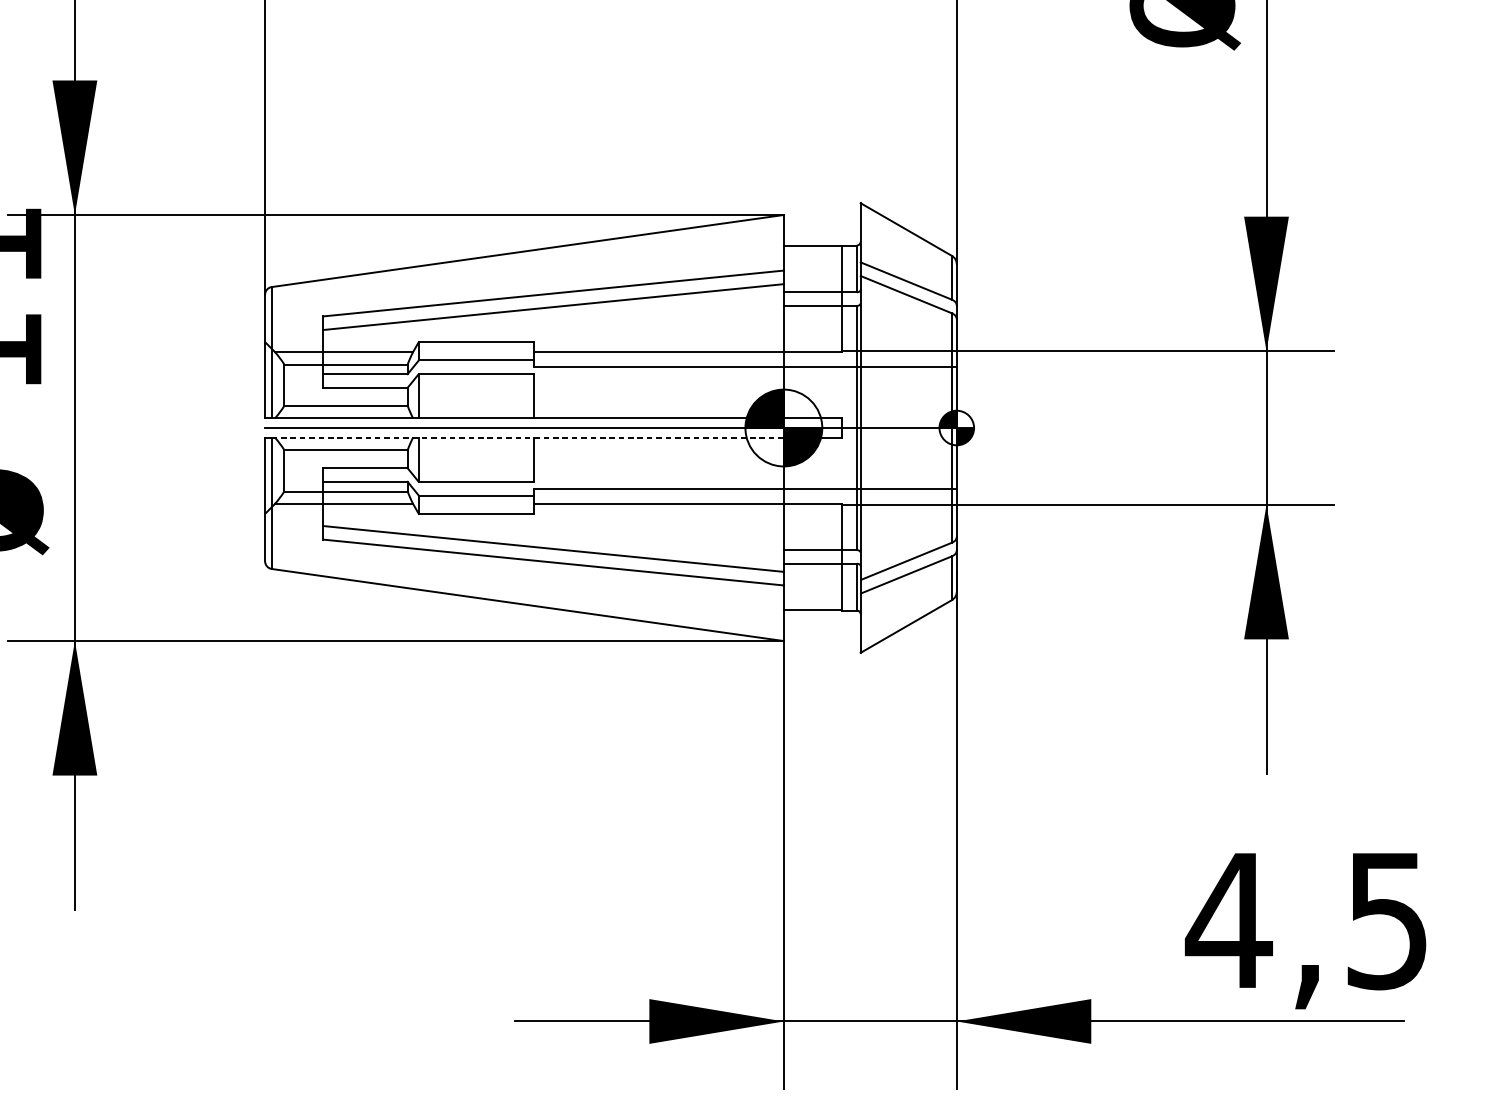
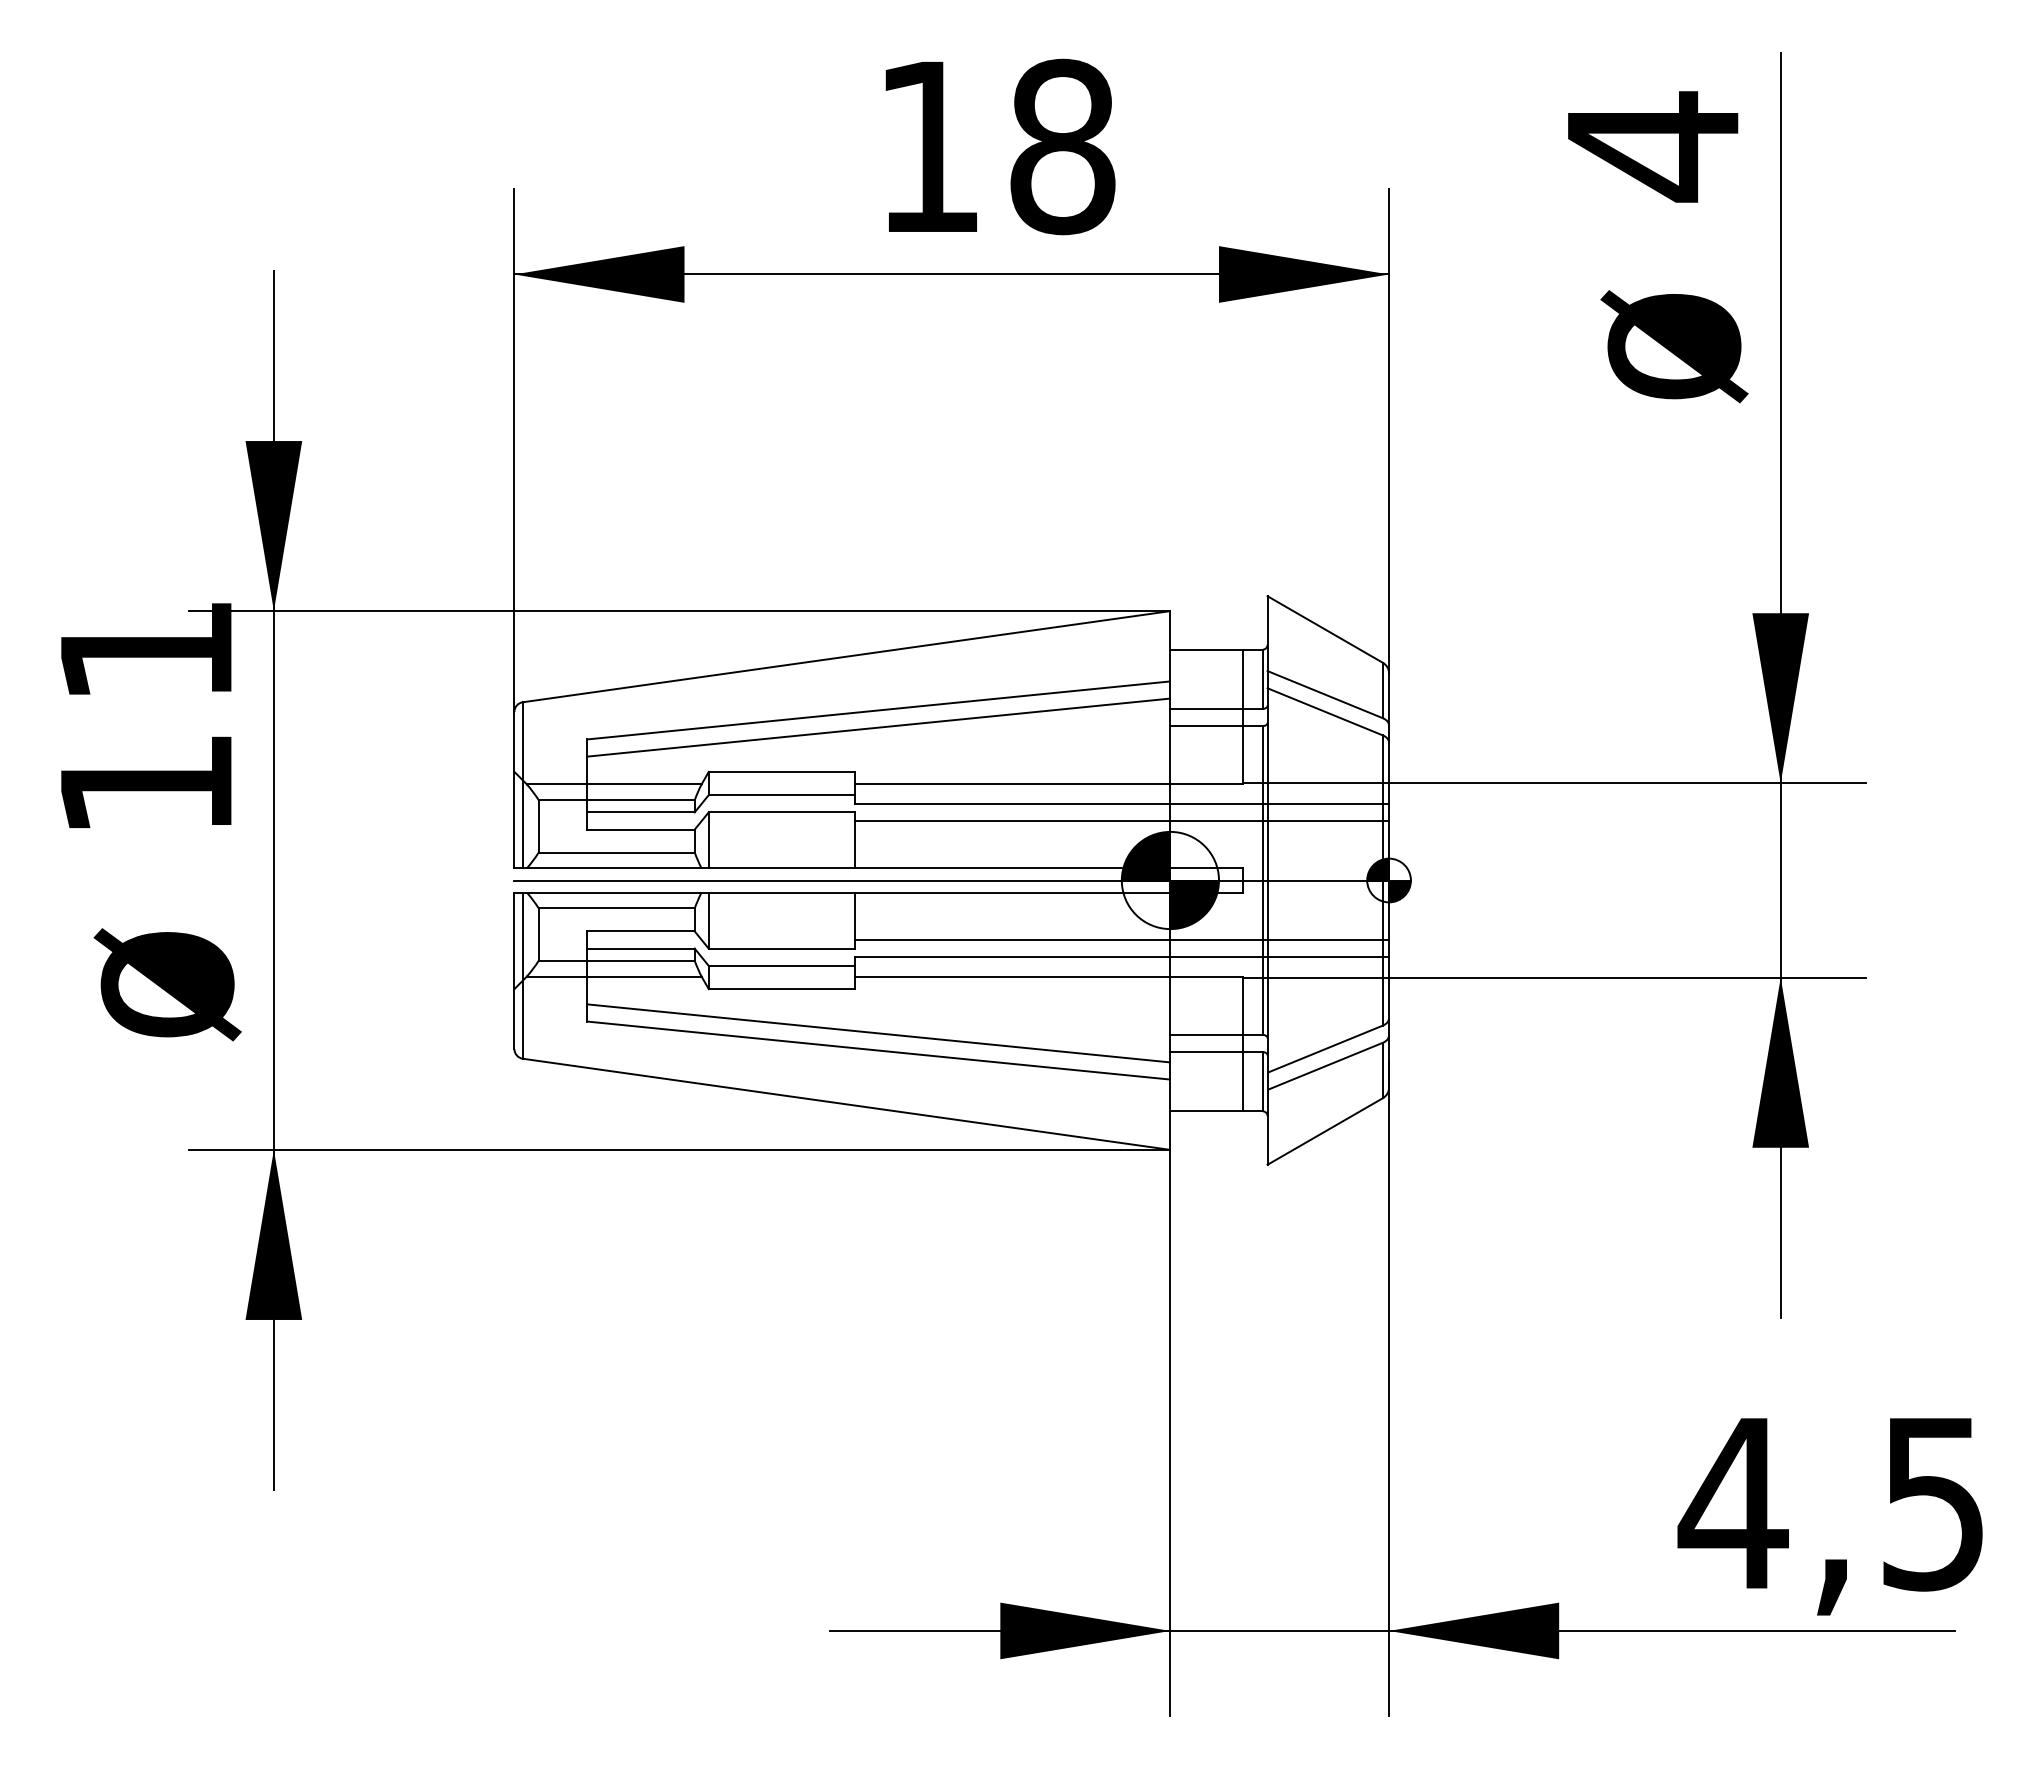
line: (745, 380) -> (1121, 820), added
line: (527, 437) -> (846, 892), dashed -> solid
line: (745, 475) -> (1121, 940), added

